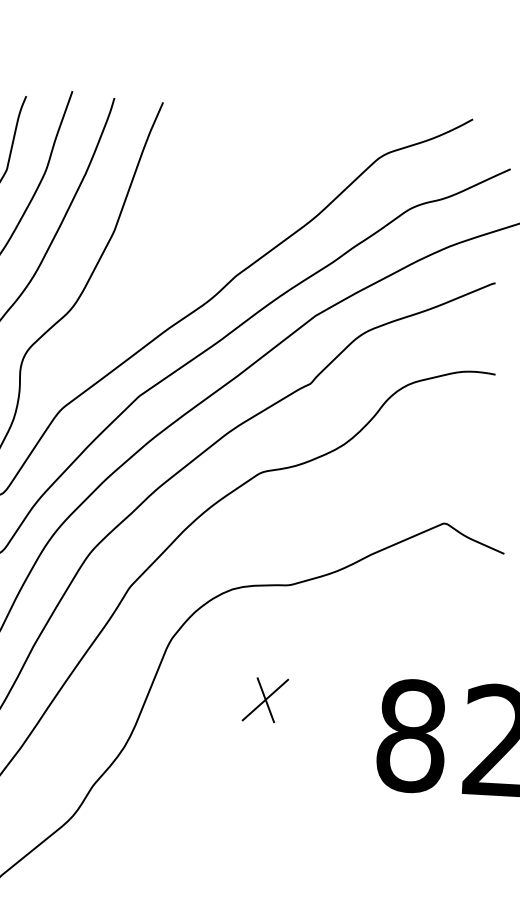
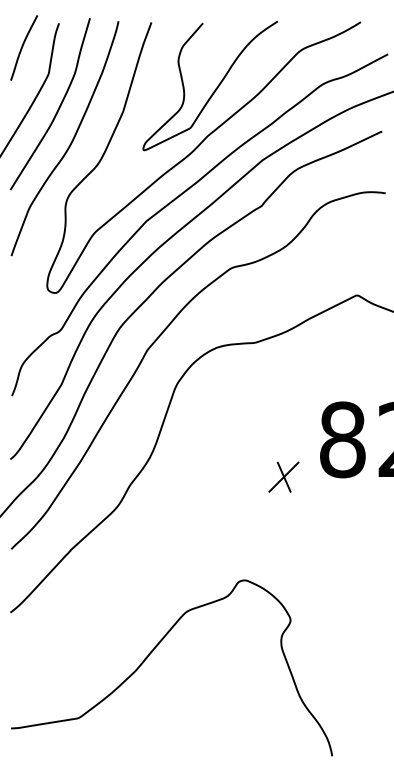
curve: (252, 205) -> (215, 88), added
part: (264, 699) -> (283, 476), moved

